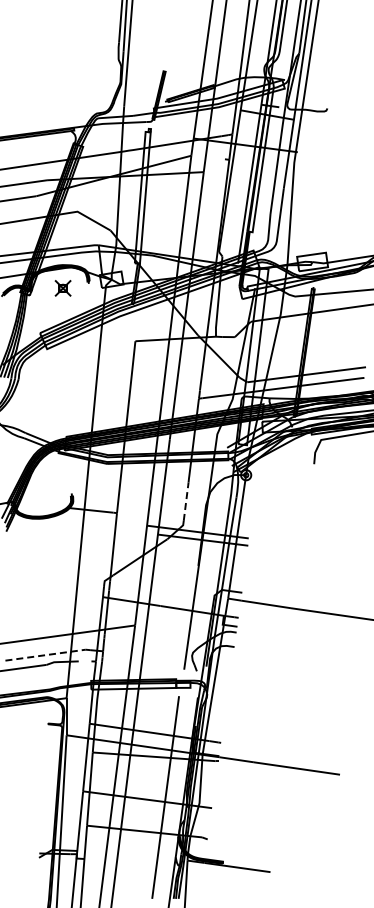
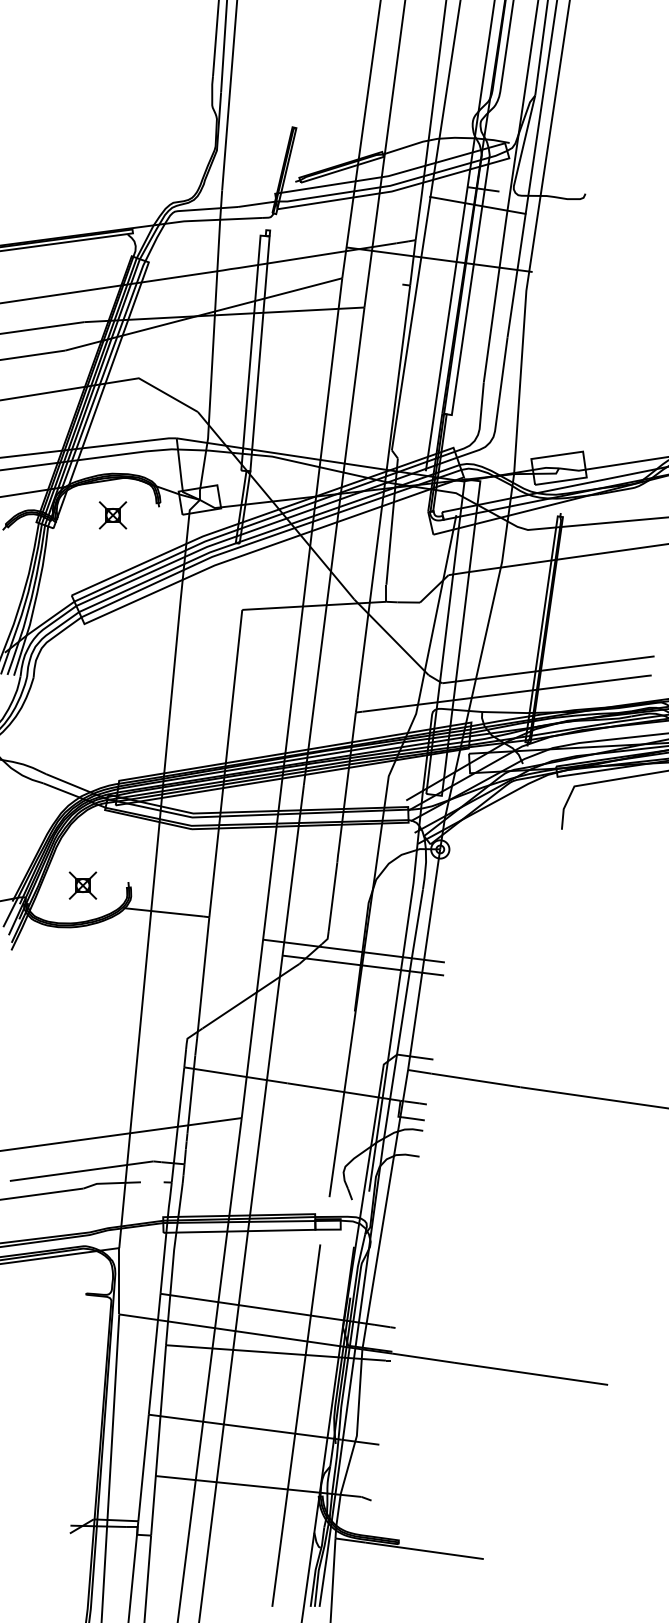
part: (46, 495) -> (83, 885), added
line: (186, 500) -> (333, 894), dashed -> solid
line: (45, 655) -> (81, 1171), dashed -> solid

